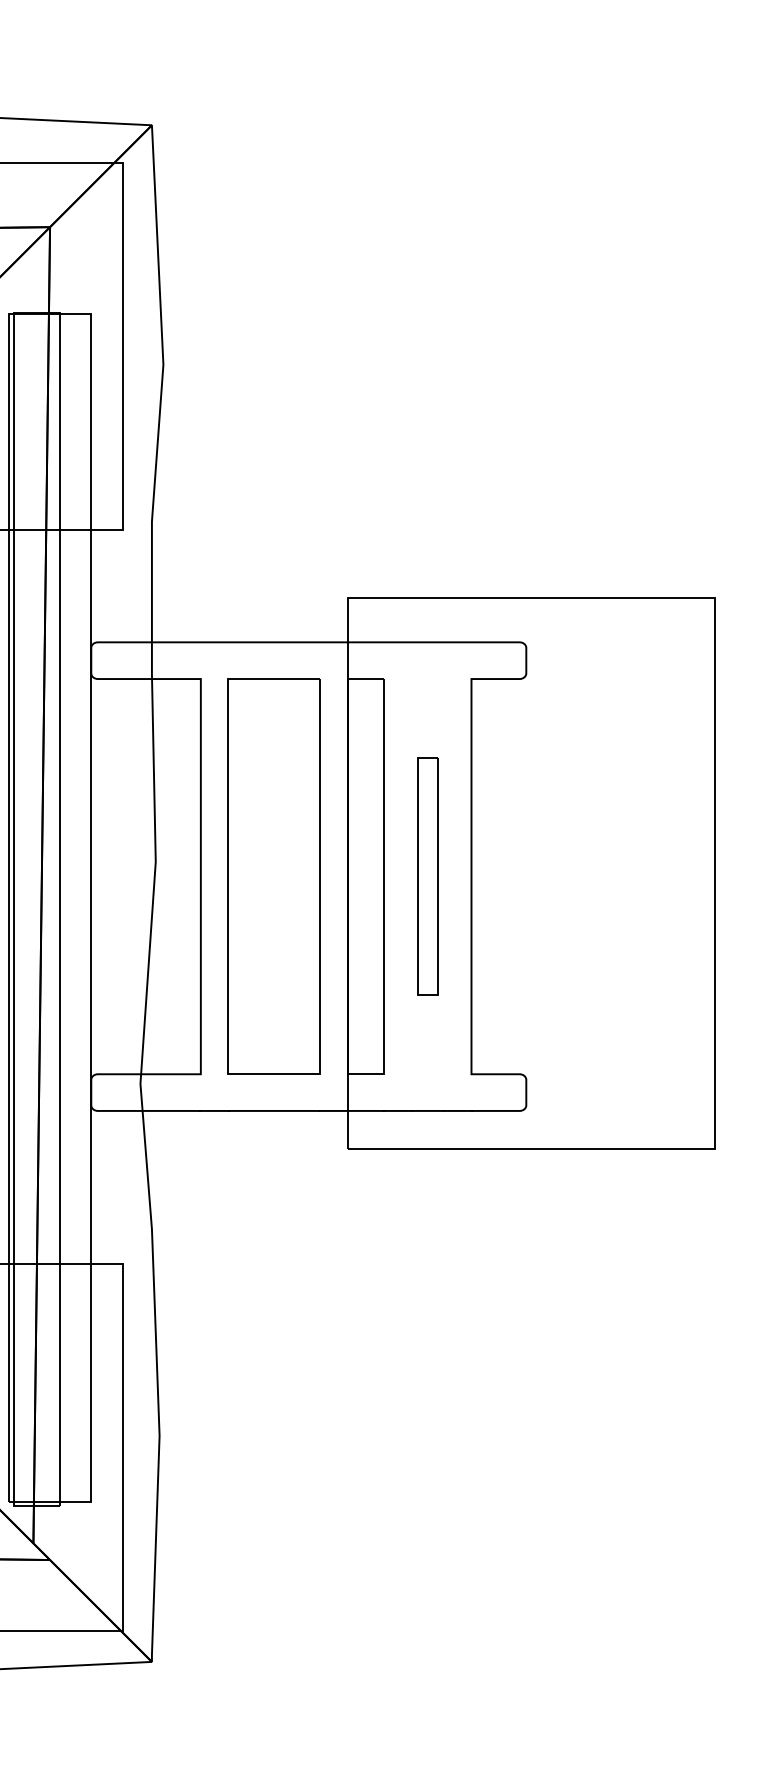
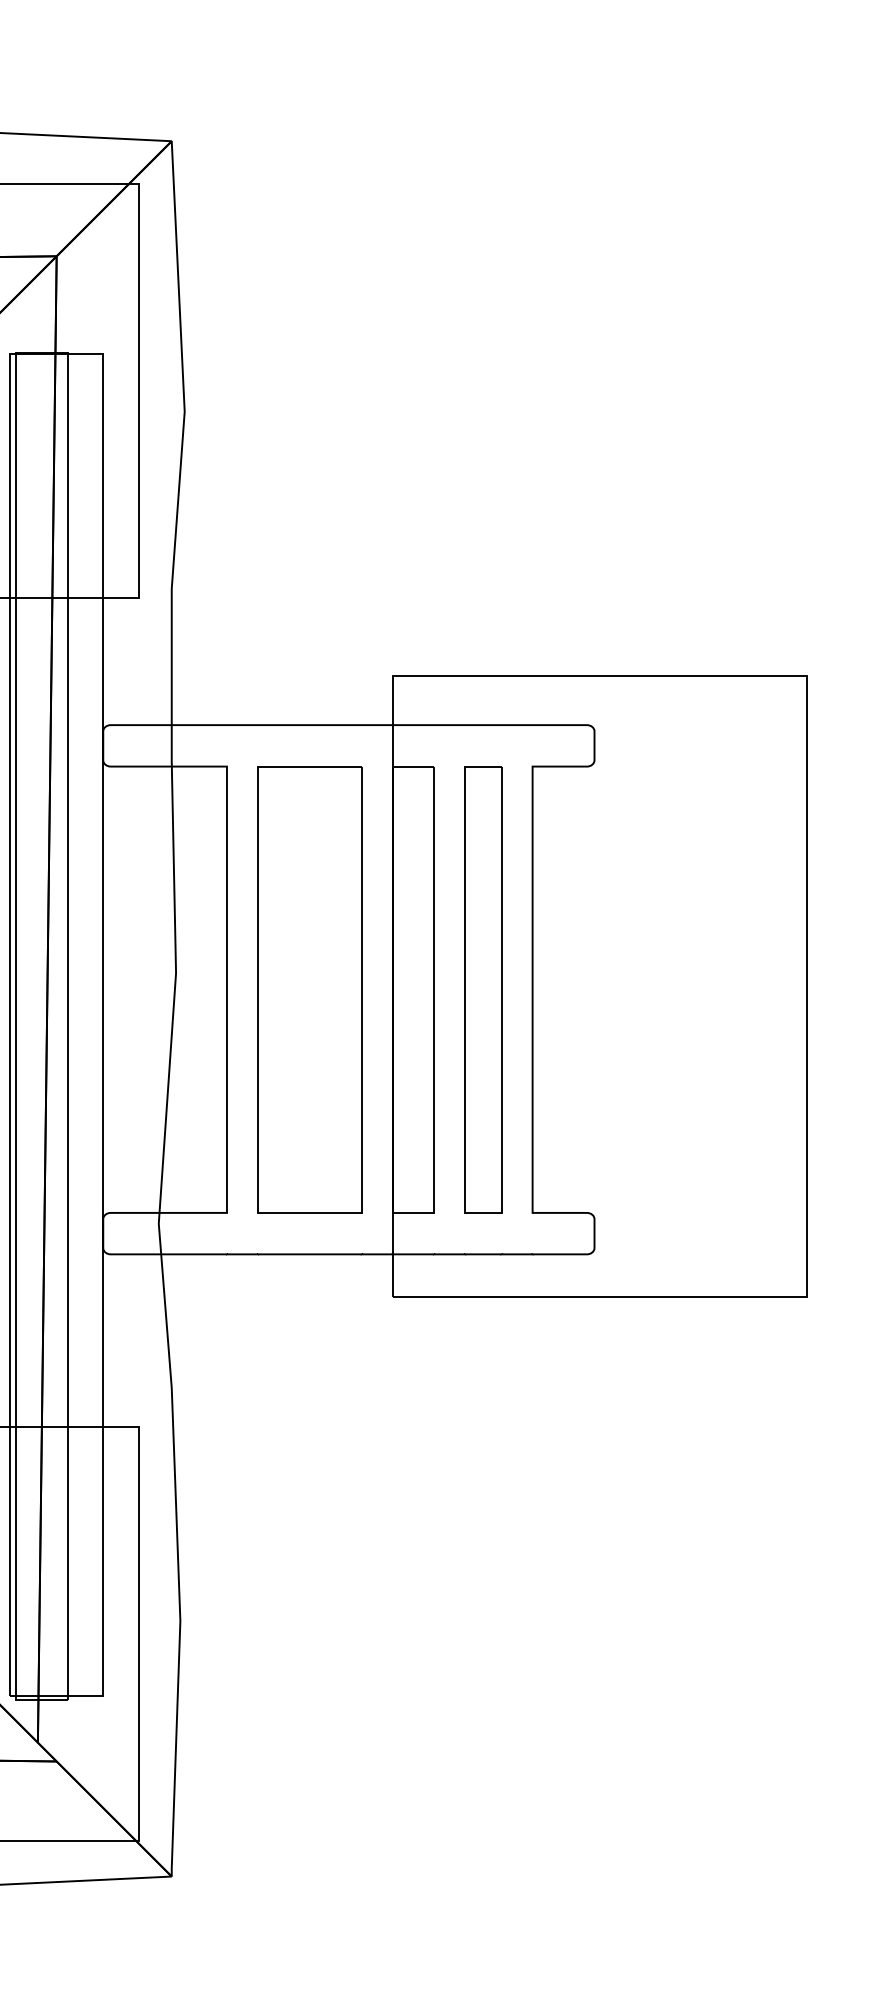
part: (427, 876) -> (482, 989), size x1.67

